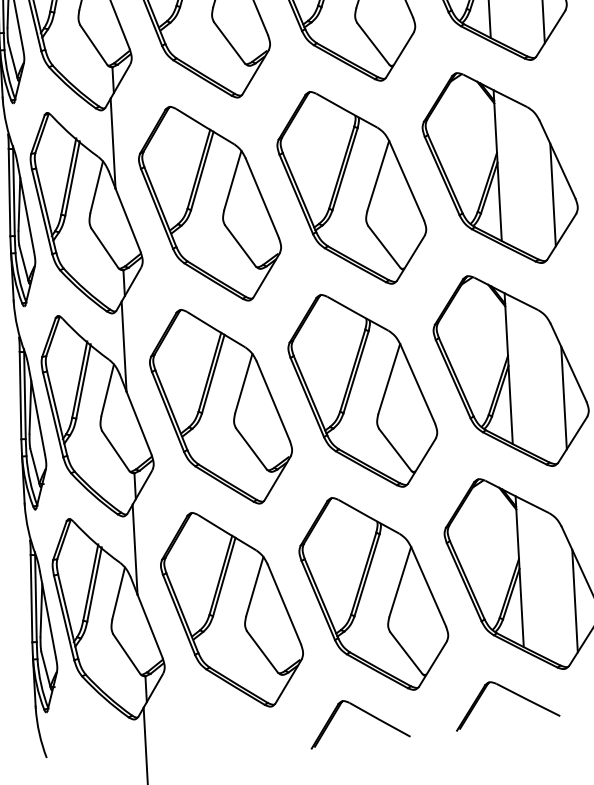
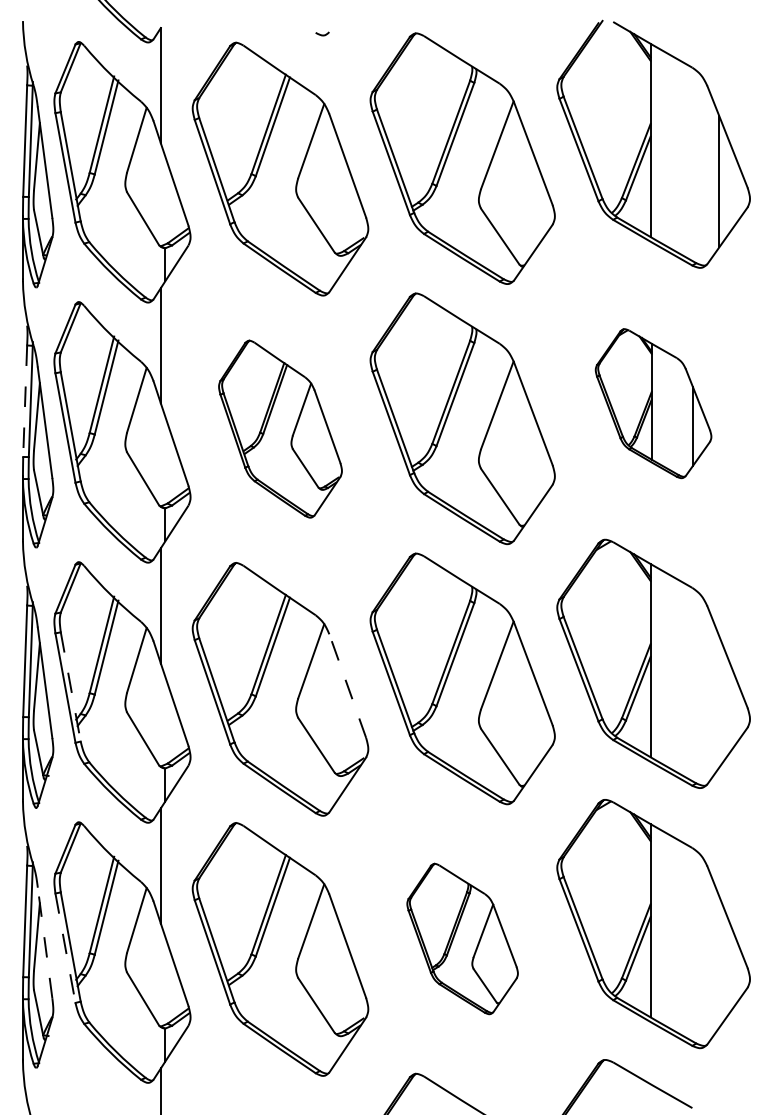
part: (500, 167) -> (653, 403), size x0.6
line: (9, 192) -> (25, 401), solid -> dashed
part: (210, 203) -> (280, 428), size x0.7
line: (564, 397) -> (719, 701), removed
line: (273, 401) -> (347, 686), solid -> dashed
line: (57, 414) -> (70, 687), solid -> dashed
part: (373, 593) -> (462, 938), size x0.6
line: (575, 600) -> (719, 961), removed
line: (48, 614) -> (45, 942), solid -> dashed
line: (64, 618) -> (65, 948), solid -> dashed

